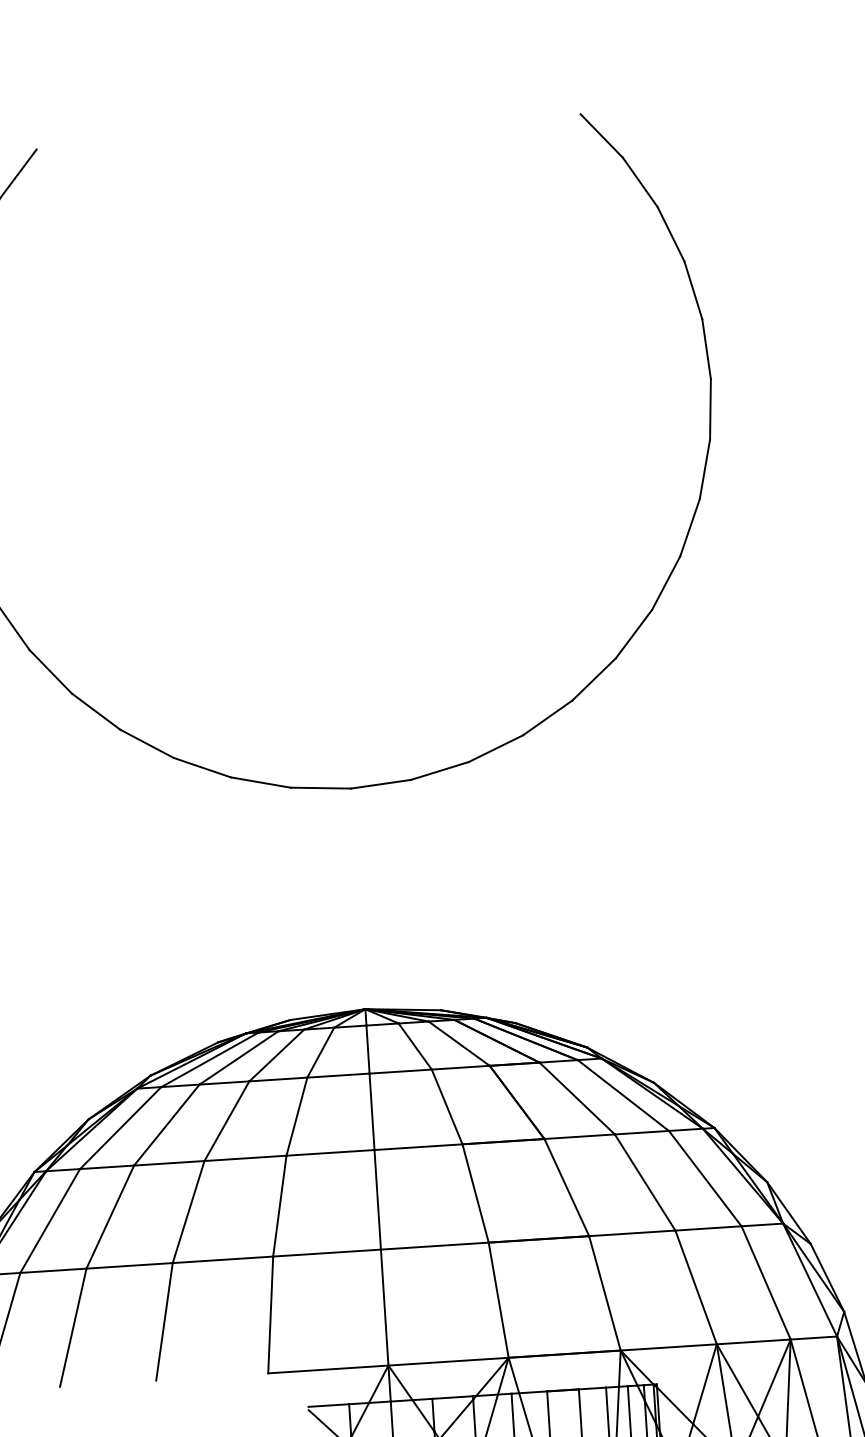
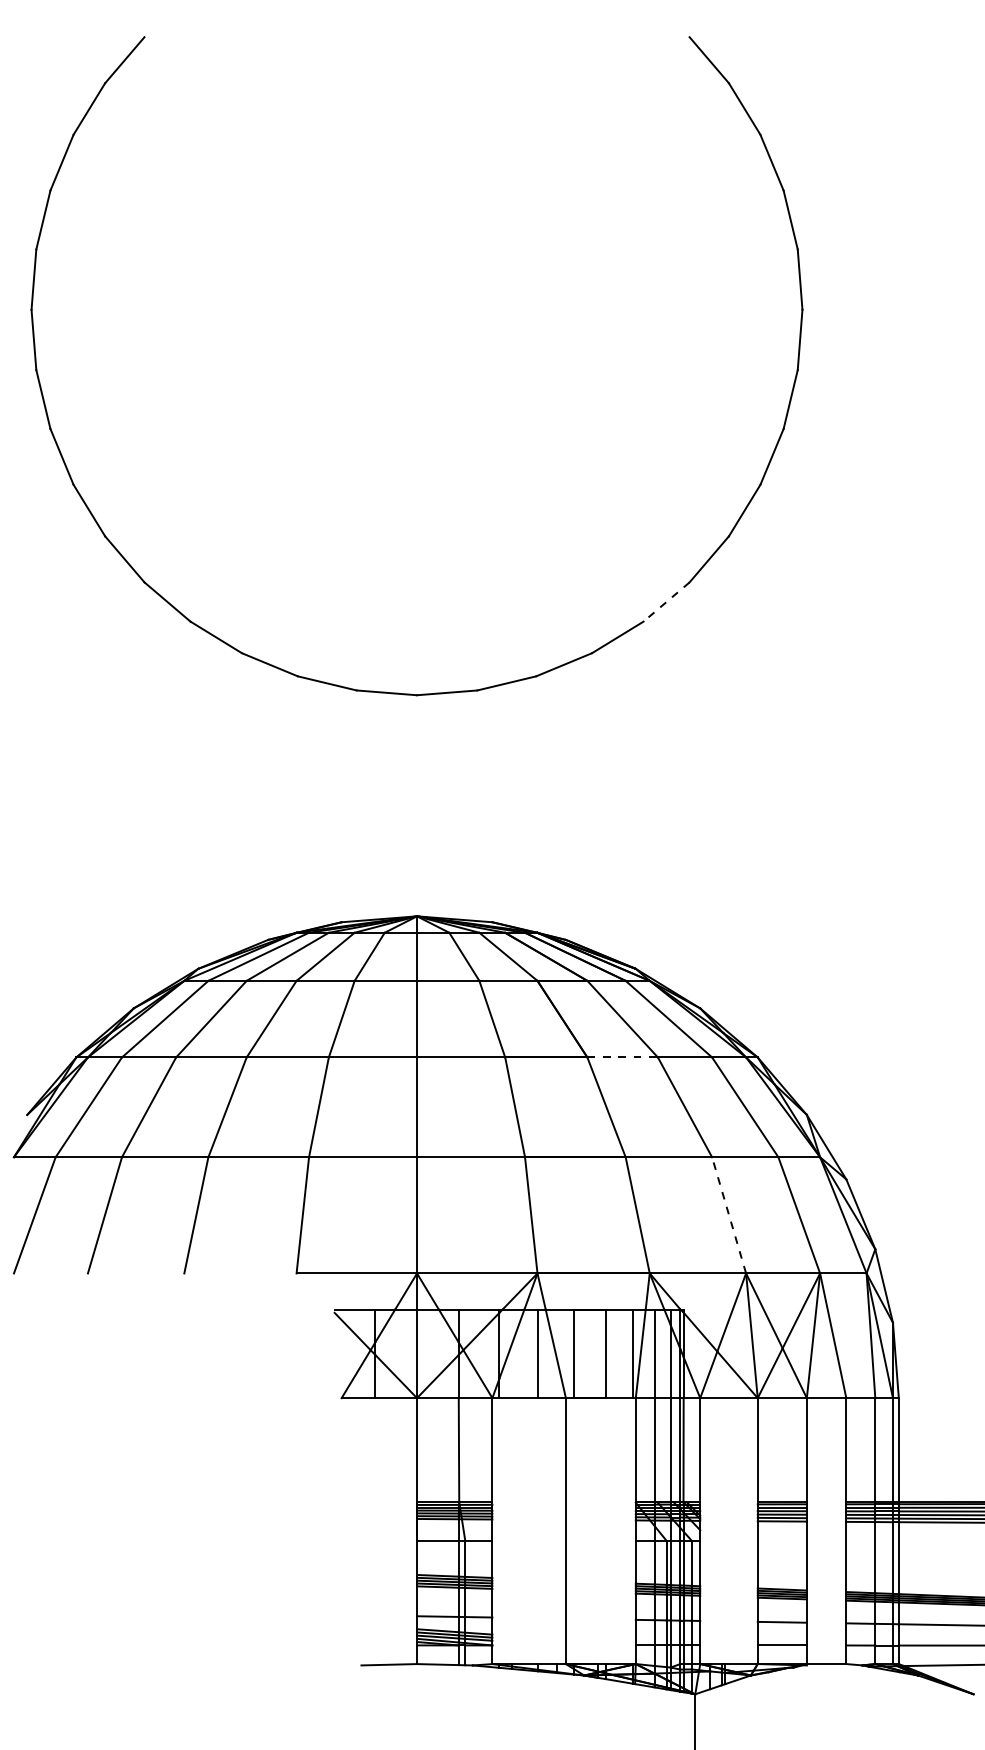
line: (594, 679) -> (666, 602), solid -> dashed
line: (580, 1136) -> (623, 1057), solid -> dashed
line: (696, 1287) -> (729, 1215), solid -> dashed

